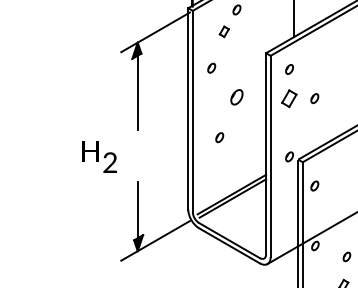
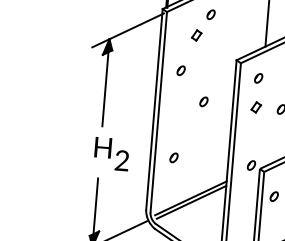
part: (236, 97) -> (203, 101), size x0.62
part: (289, 98) -> (256, 107), size x0.62
part: (219, 137) -> (173, 157), moved
text: (99, 156) -> (111, 153), moved

